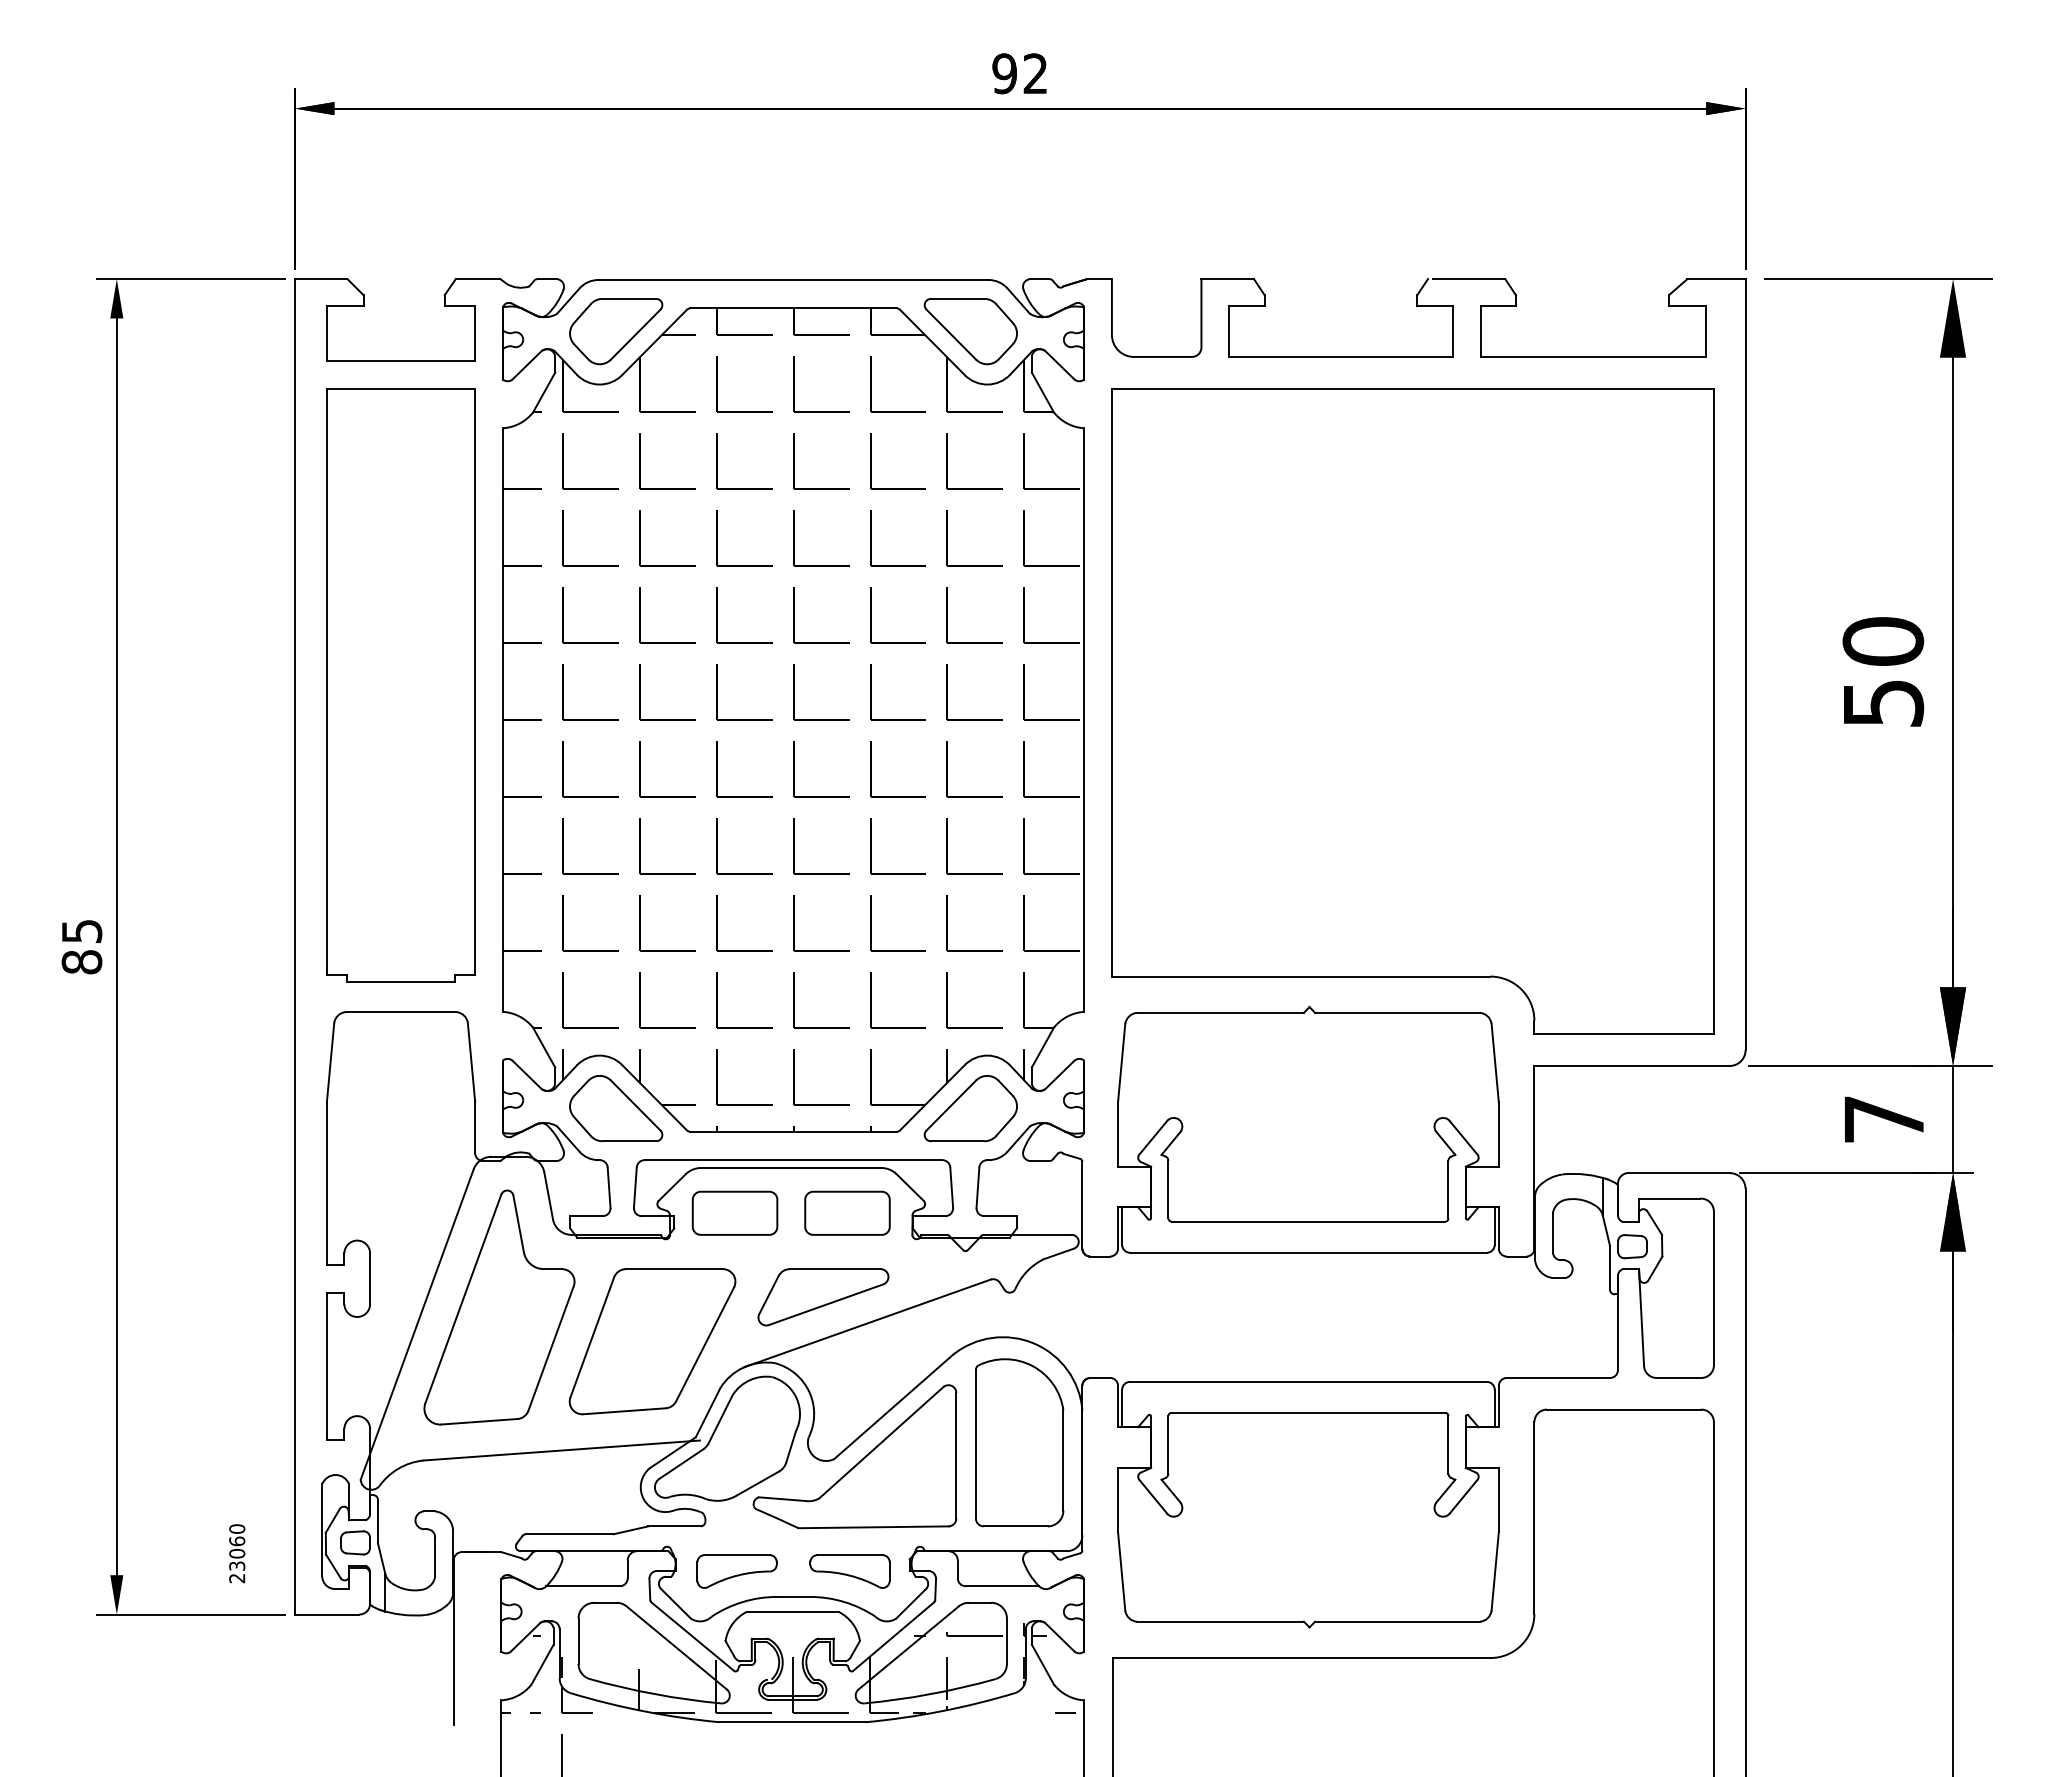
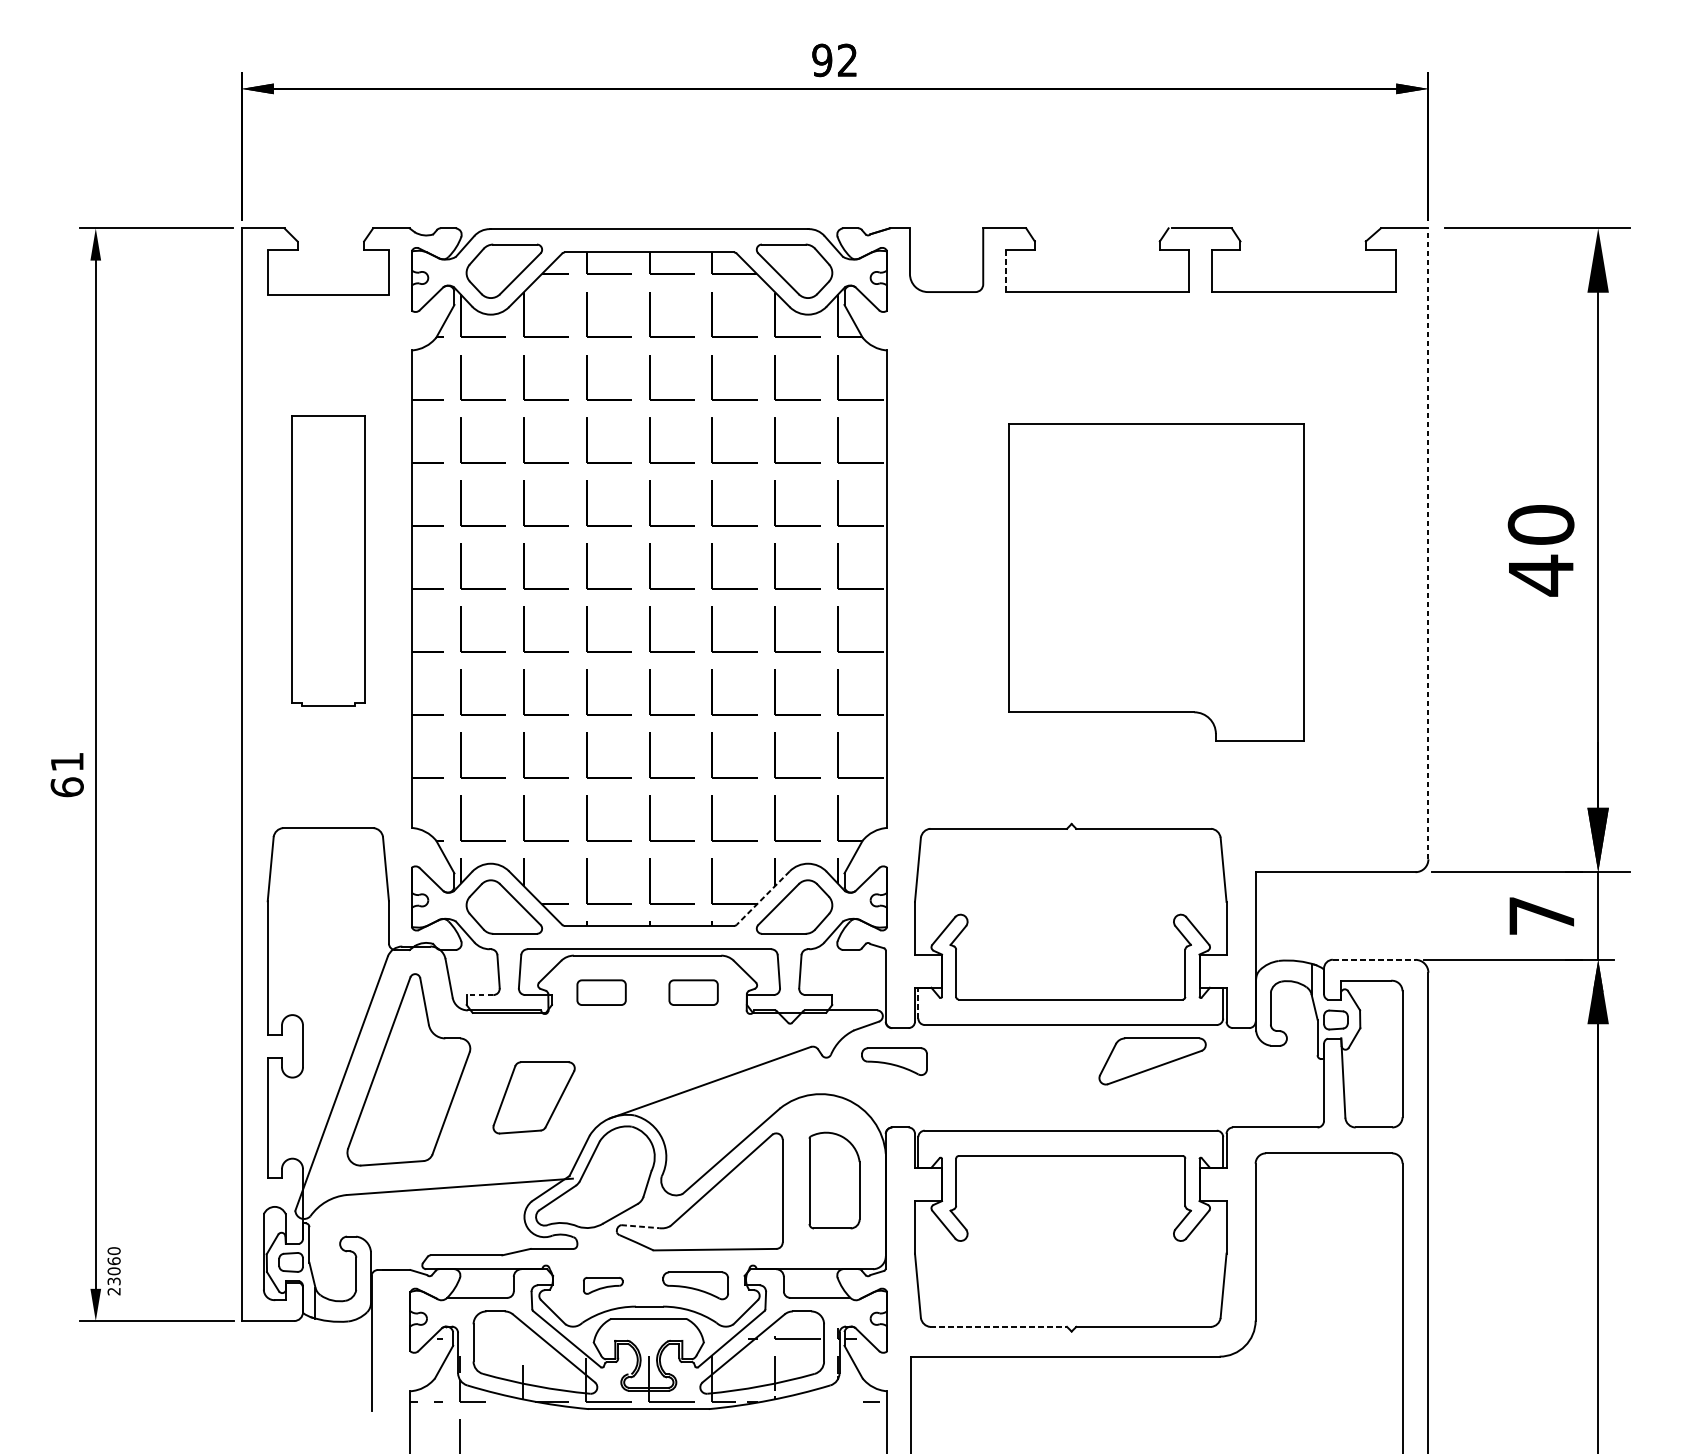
line: (1229, 331) -> (1006, 271), solid -> dashed
line: (1745, 664) -> (1428, 543), solid -> dashed
part: (400, 685) -> (327, 560), size x0.6
text: (1884, 703) -> (1542, 575), 50 -> 40
part: (1412, 711) -> (1155, 582), size x0.6
text: (81, 947) -> (66, 775), 85 -> 61
line: (932, 1097) -> (763, 898), solid -> dashed
line: (1679, 1173) -> (1374, 960), solid -> dashed
part: (734, 1212) -> (601, 992), size x0.7
part: (847, 1212) -> (693, 992), size x0.7
line: (585, 1216) -> (479, 995), solid -> dashed
line: (1122, 1226) -> (918, 1003), solid -> dashed
part: (823, 1297) -> (1152, 1061), moved
part: (1092, 1297) -> (894, 1061), added
part: (652, 1341) -> (534, 1097), size x0.6
part: (1019, 1442) -> (834, 1180), size x0.7
line: (782, 1499) -> (640, 1226), solid -> dashed
text: (237, 1553) -> (114, 1271), moved
part: (736, 1571) -> (602, 1285), size x0.6
line: (1220, 1621) -> (998, 1326), solid -> dashed

